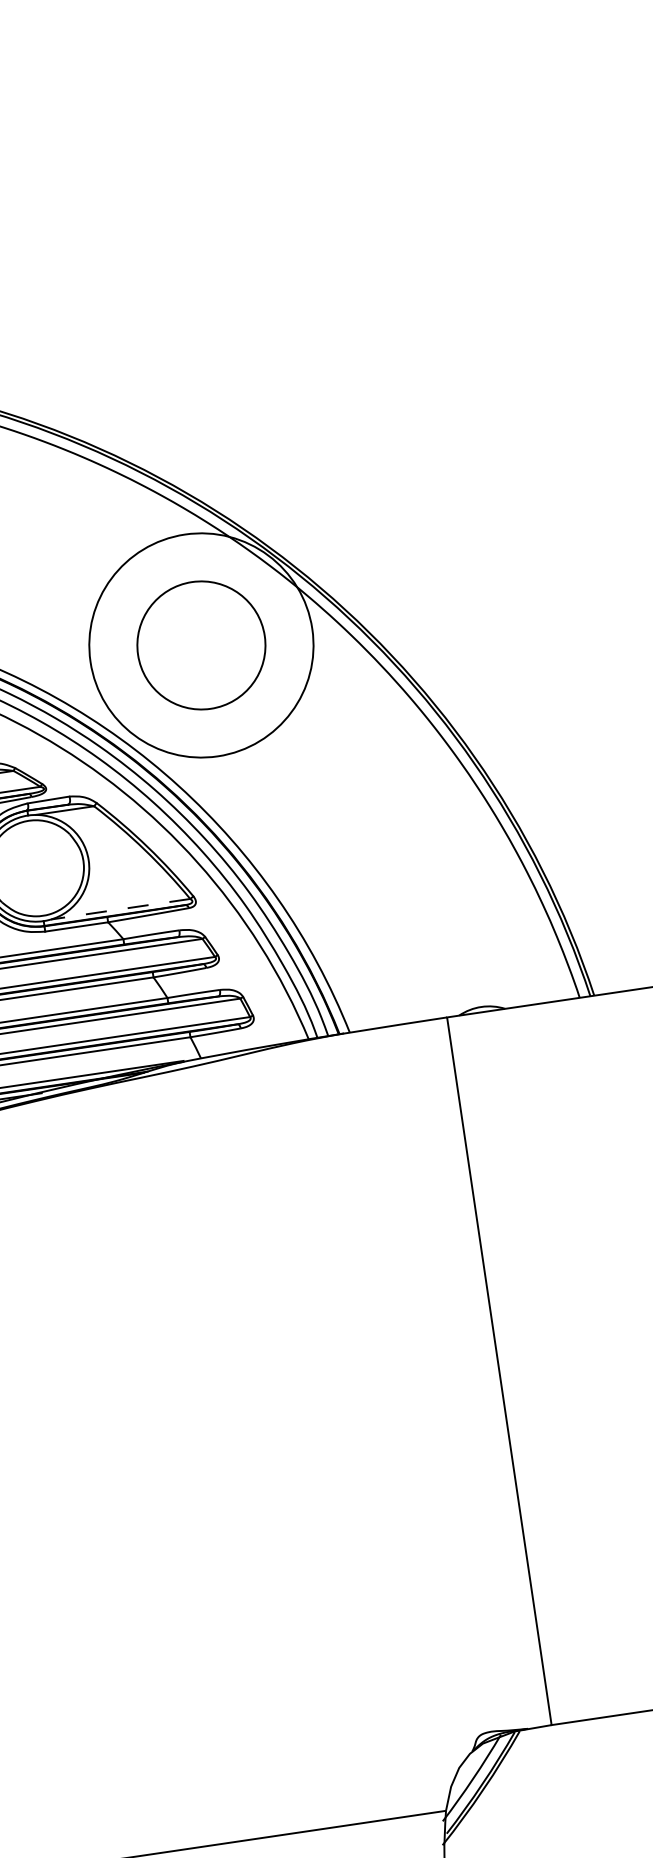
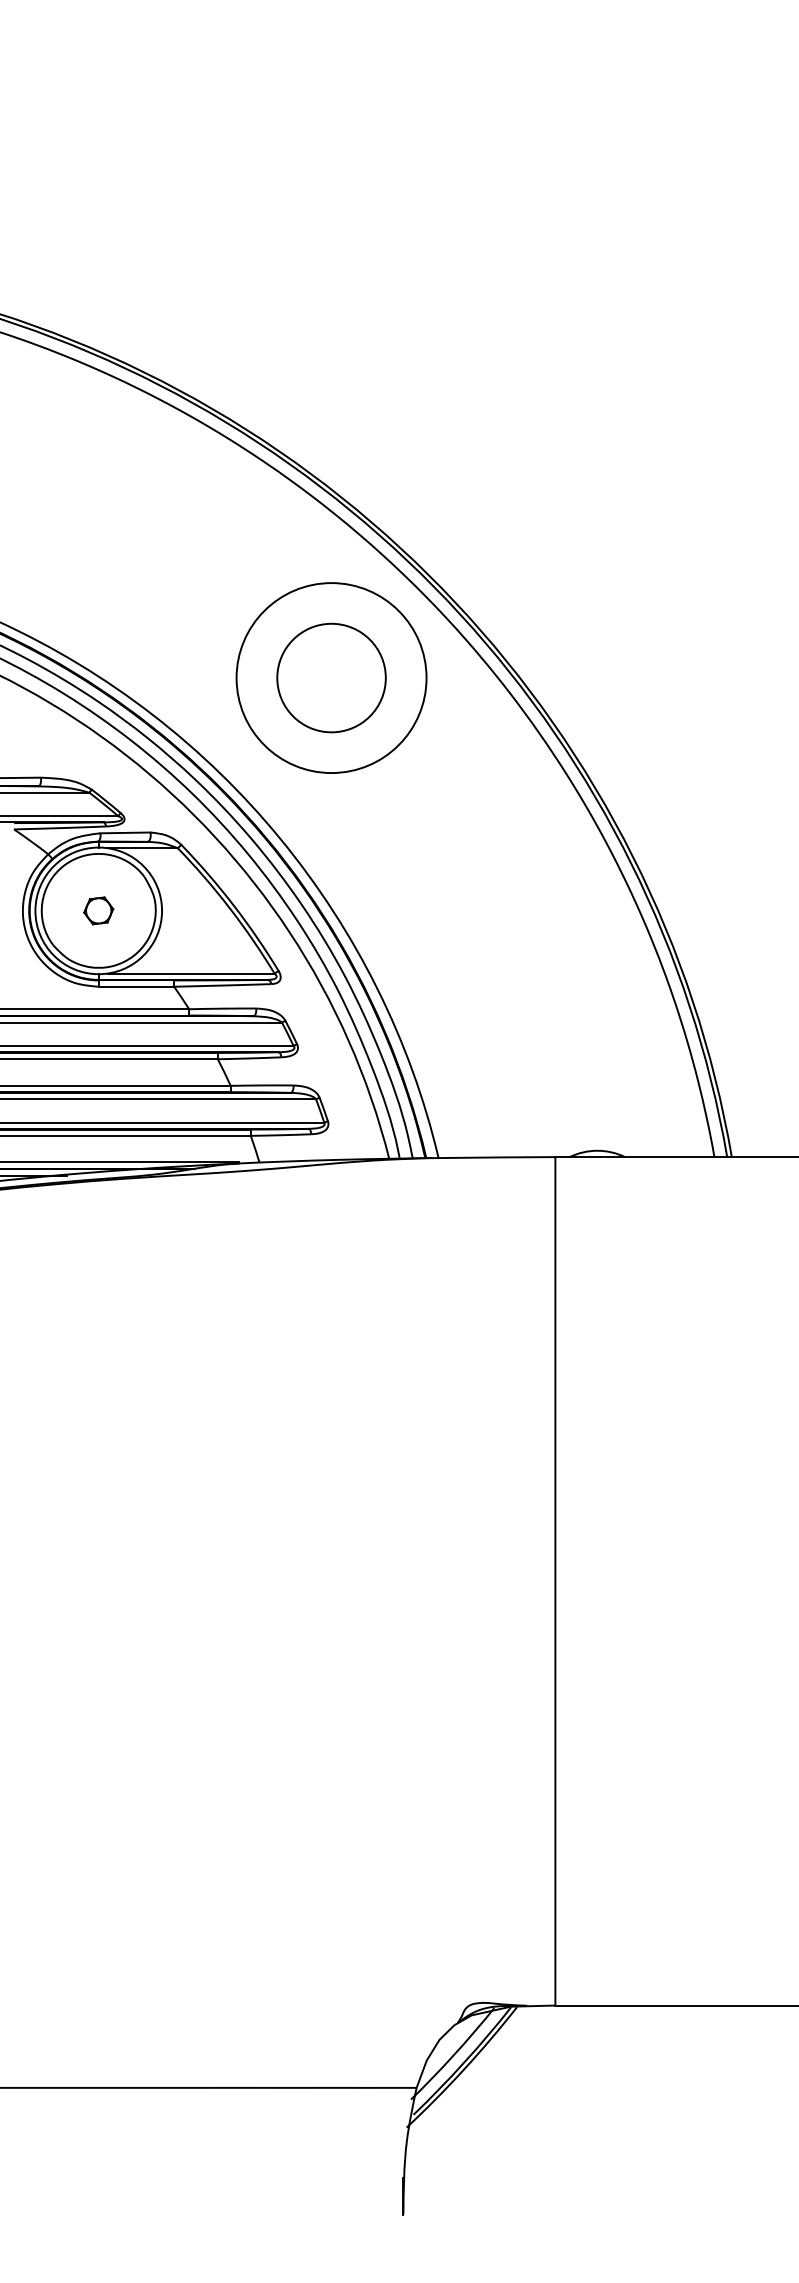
circle: (201, 644) -> (331, 677), size x0.71
circle: (201, 645) -> (331, 678), size x0.71
part: (35, 868) -> (98, 910), added
line: (120, 909) -> (190, 973), dashed -> solid

